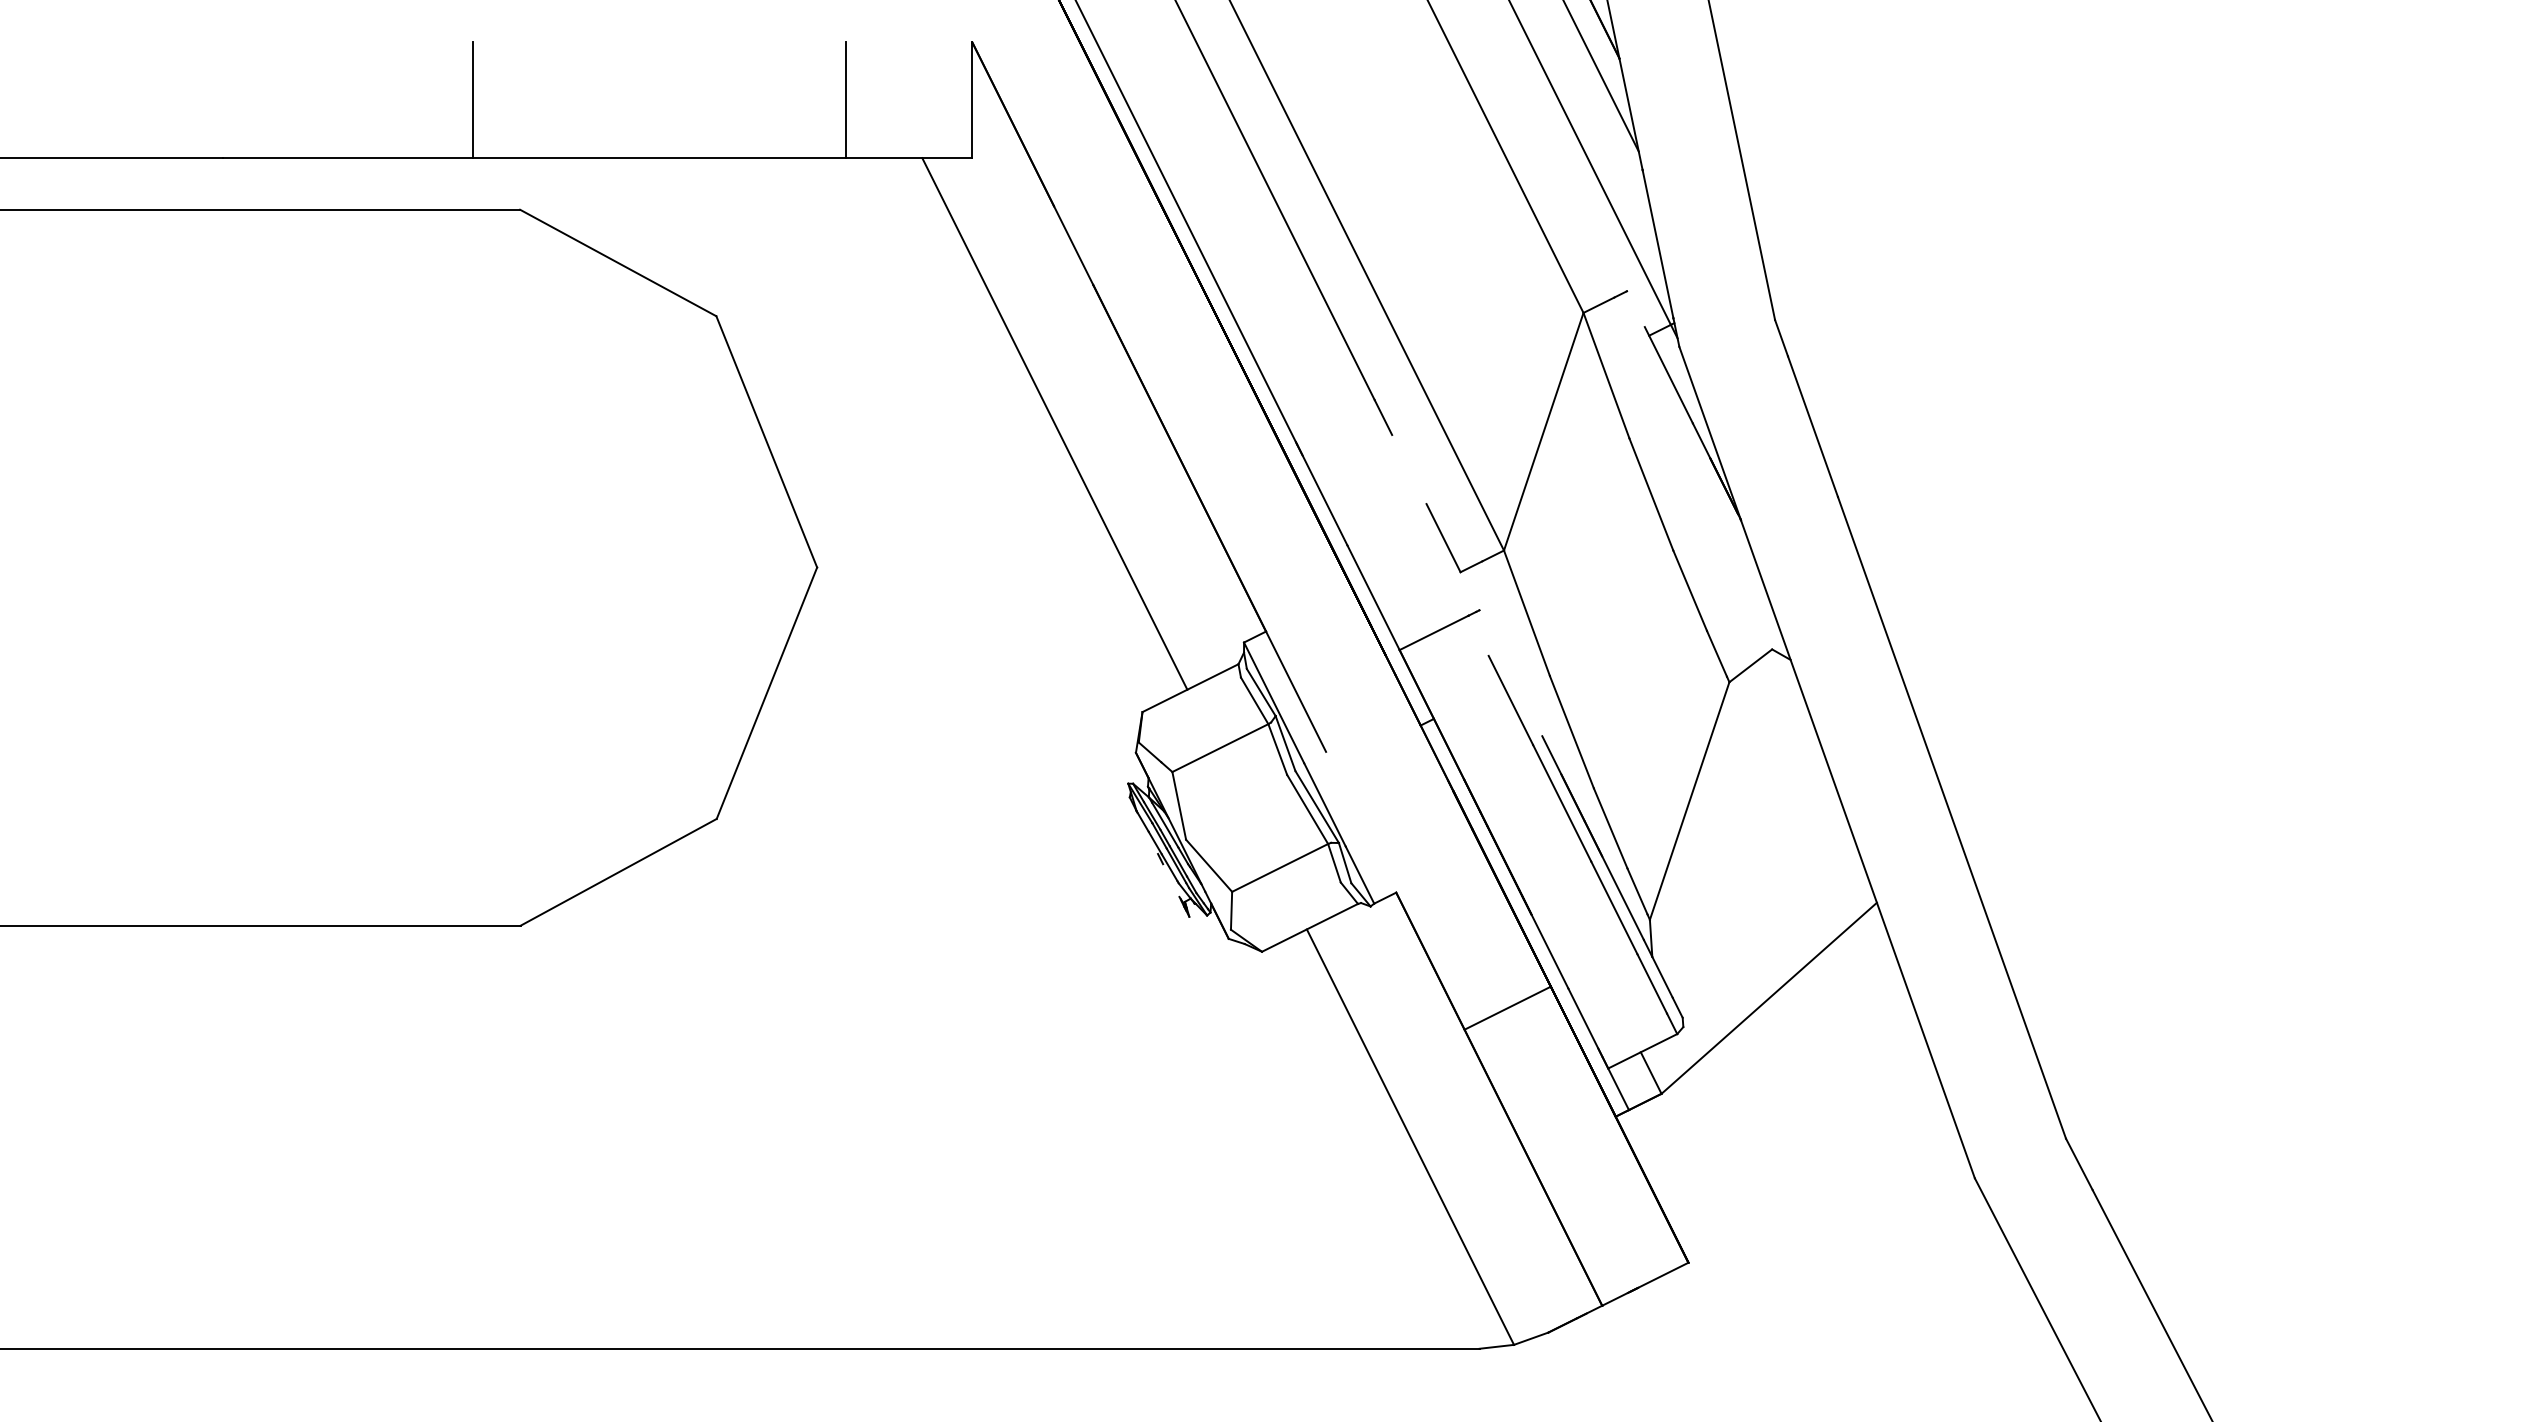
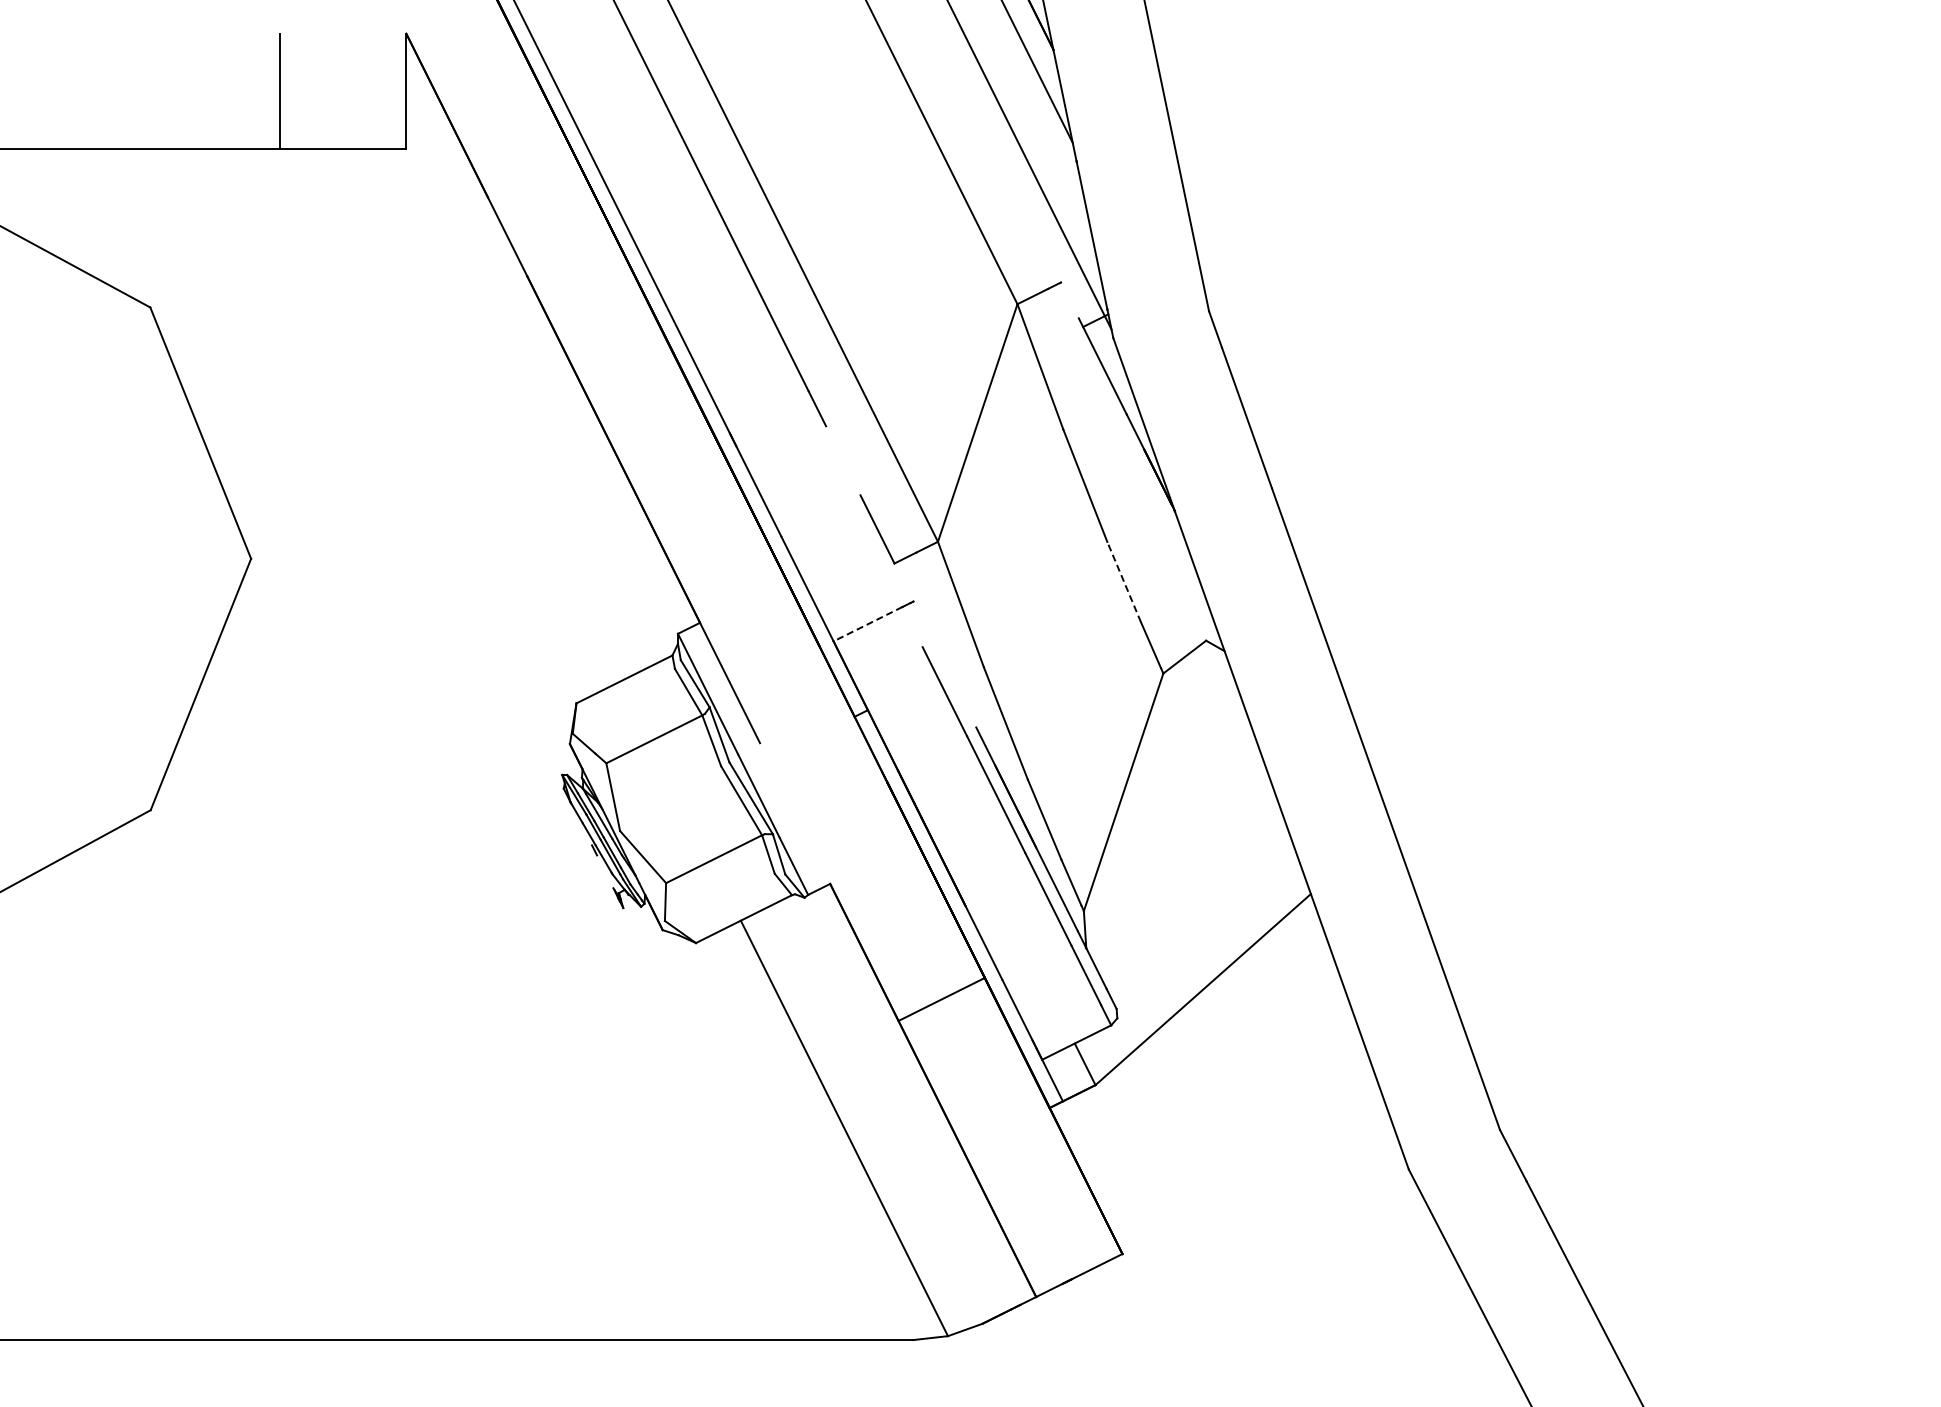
line: (1054, 423) -> (488, 414), removed
line: (1690, 590) -> (1124, 581), solid -> dashed
line: (1433, 633) -> (867, 624), solid -> dashed

